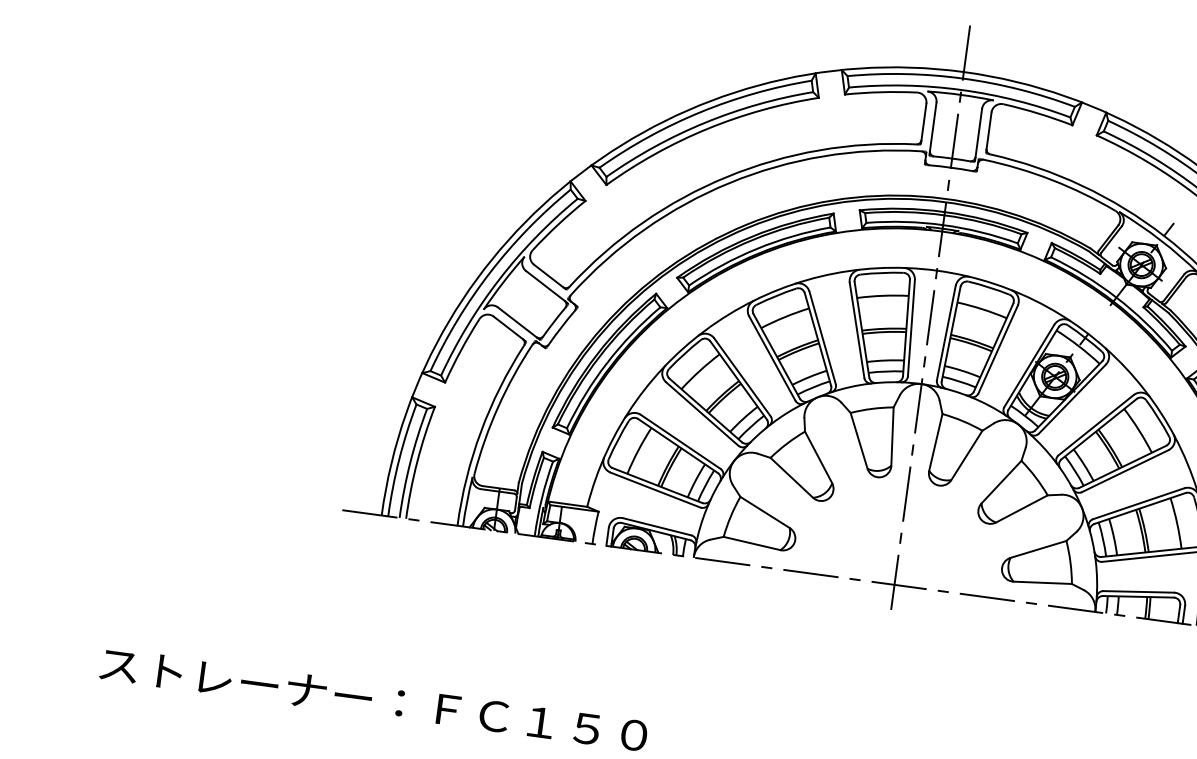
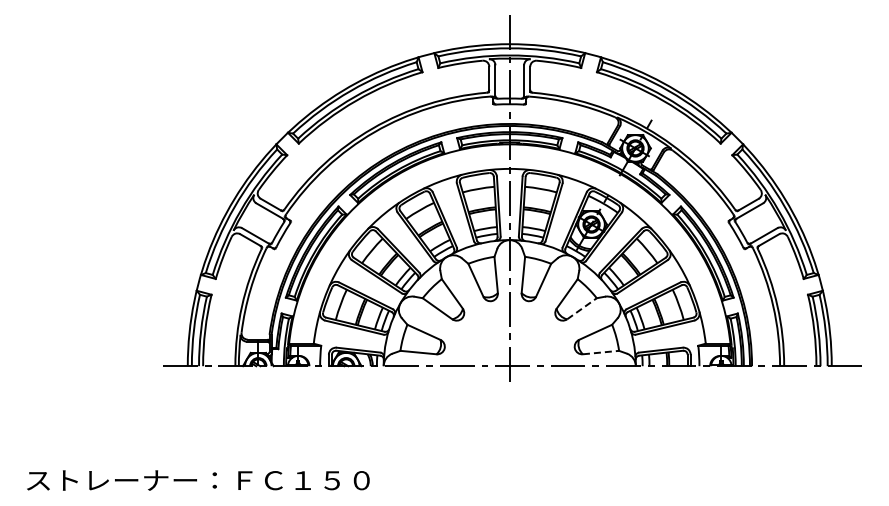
line: (1022, 508) -> (582, 308), solid -> dashed
line: (1043, 582) -> (601, 352), solid -> dashed

